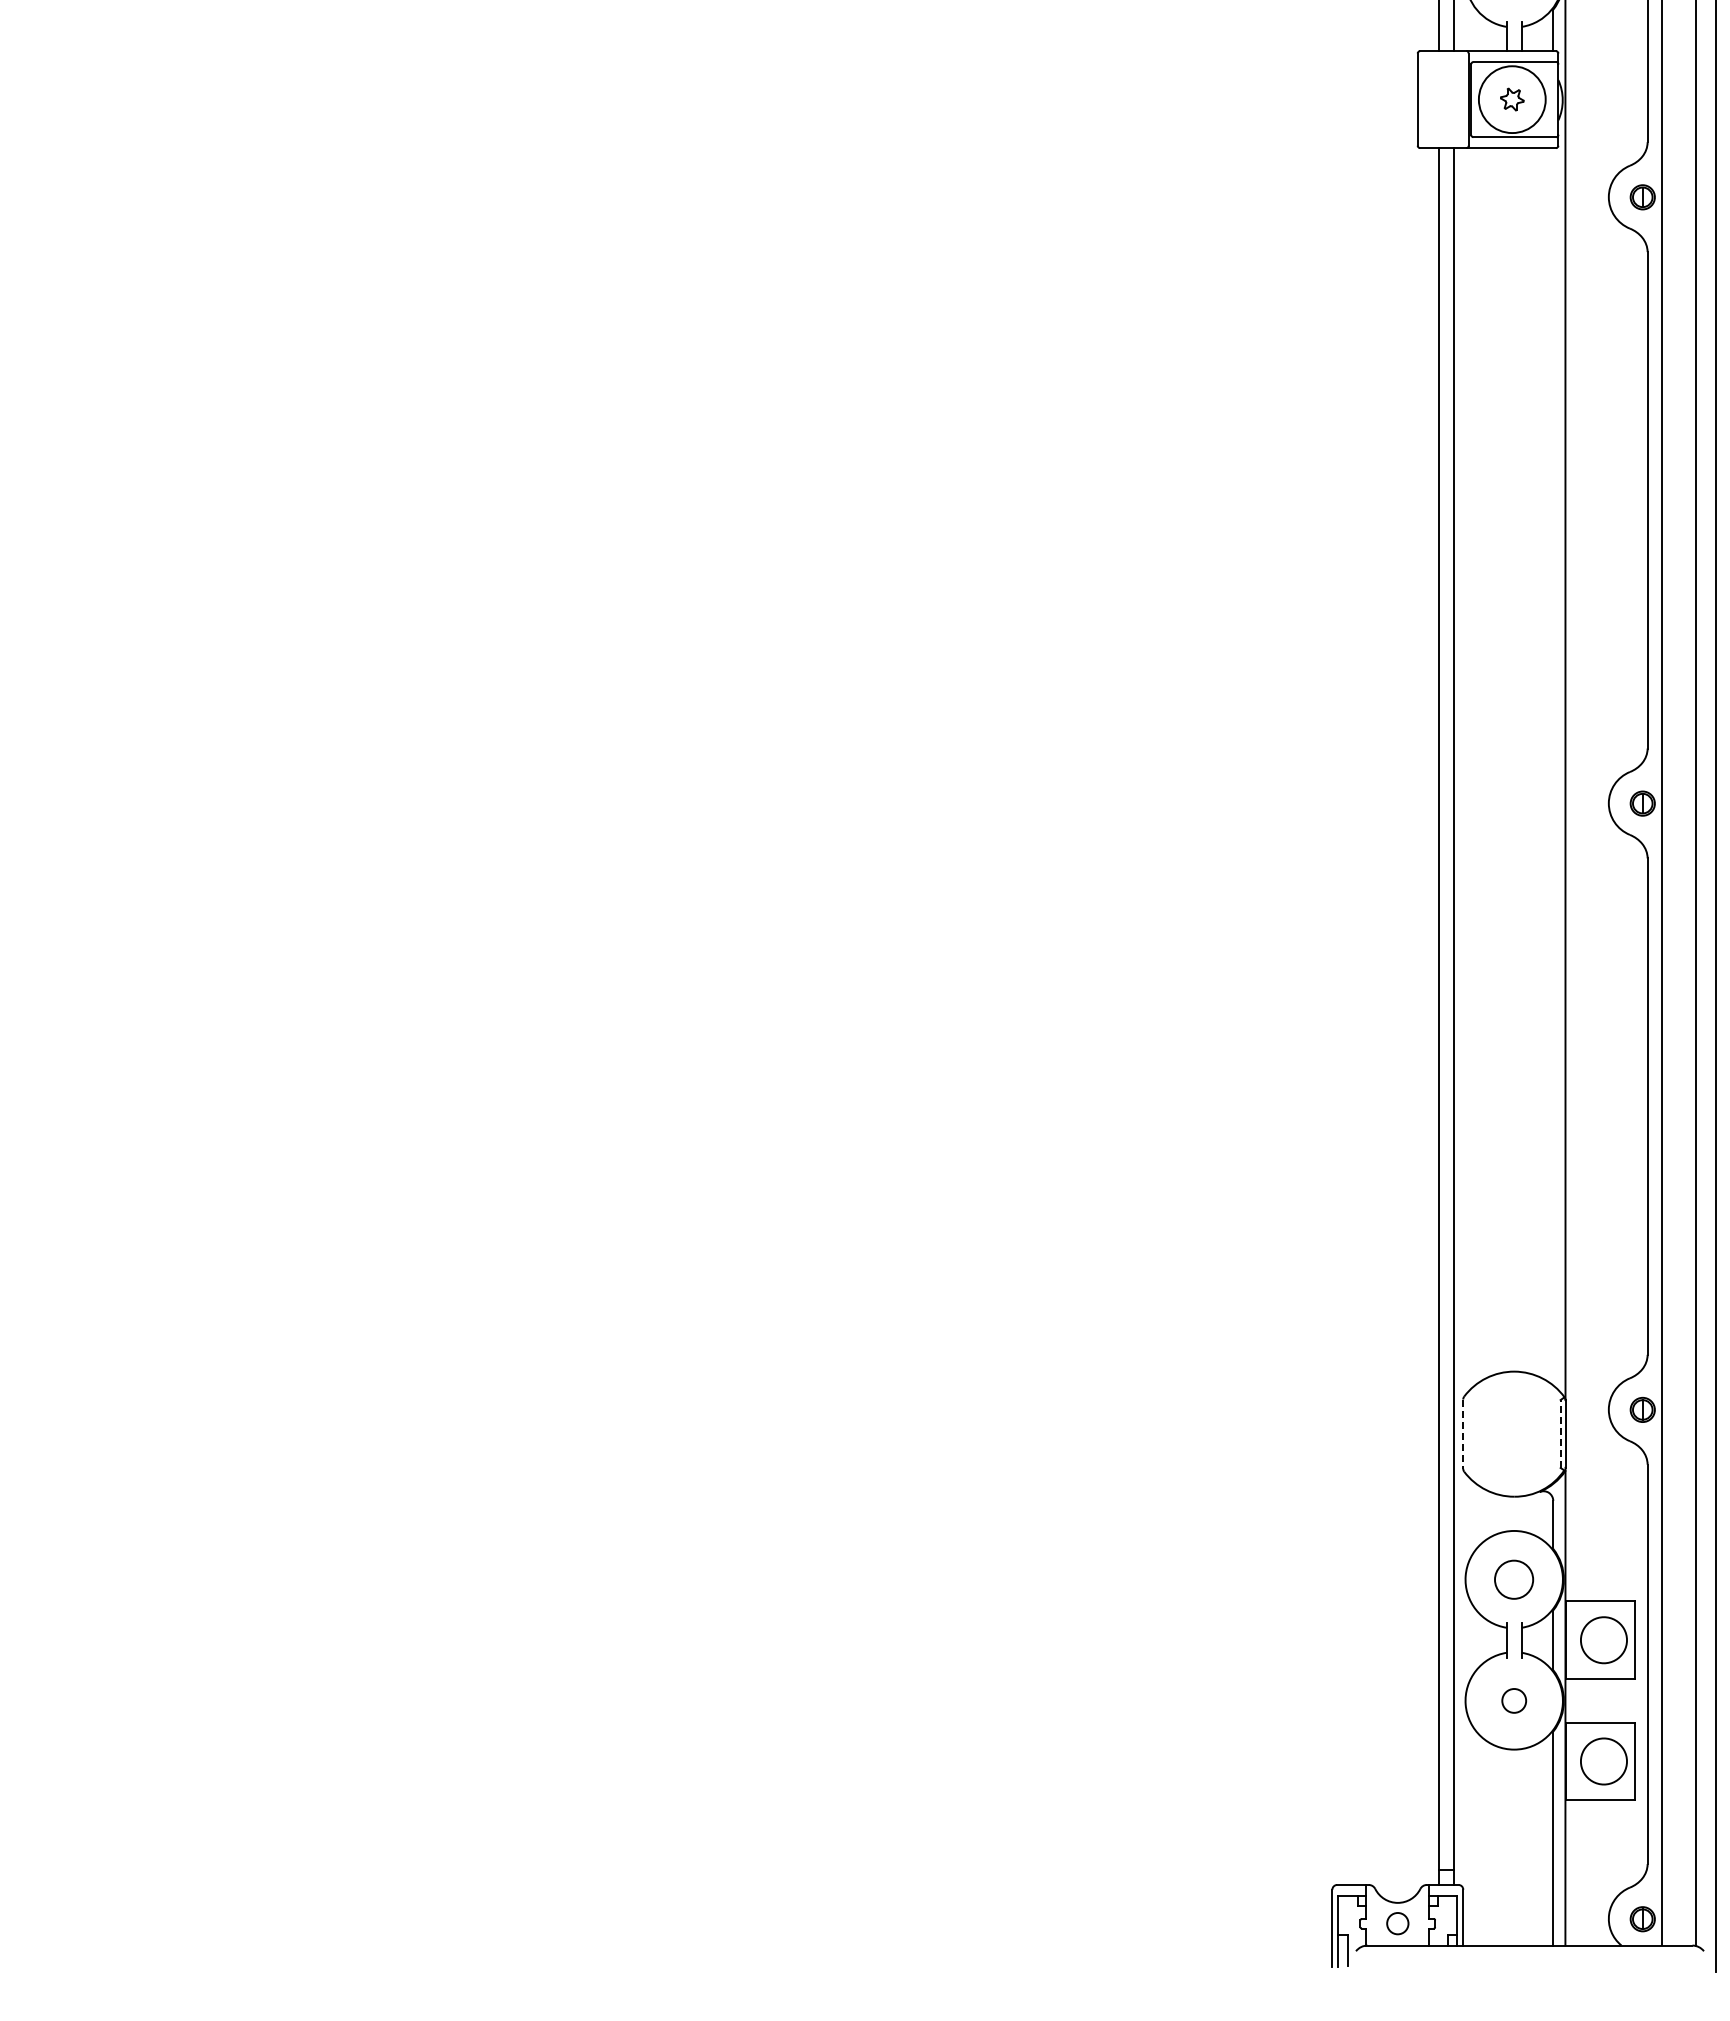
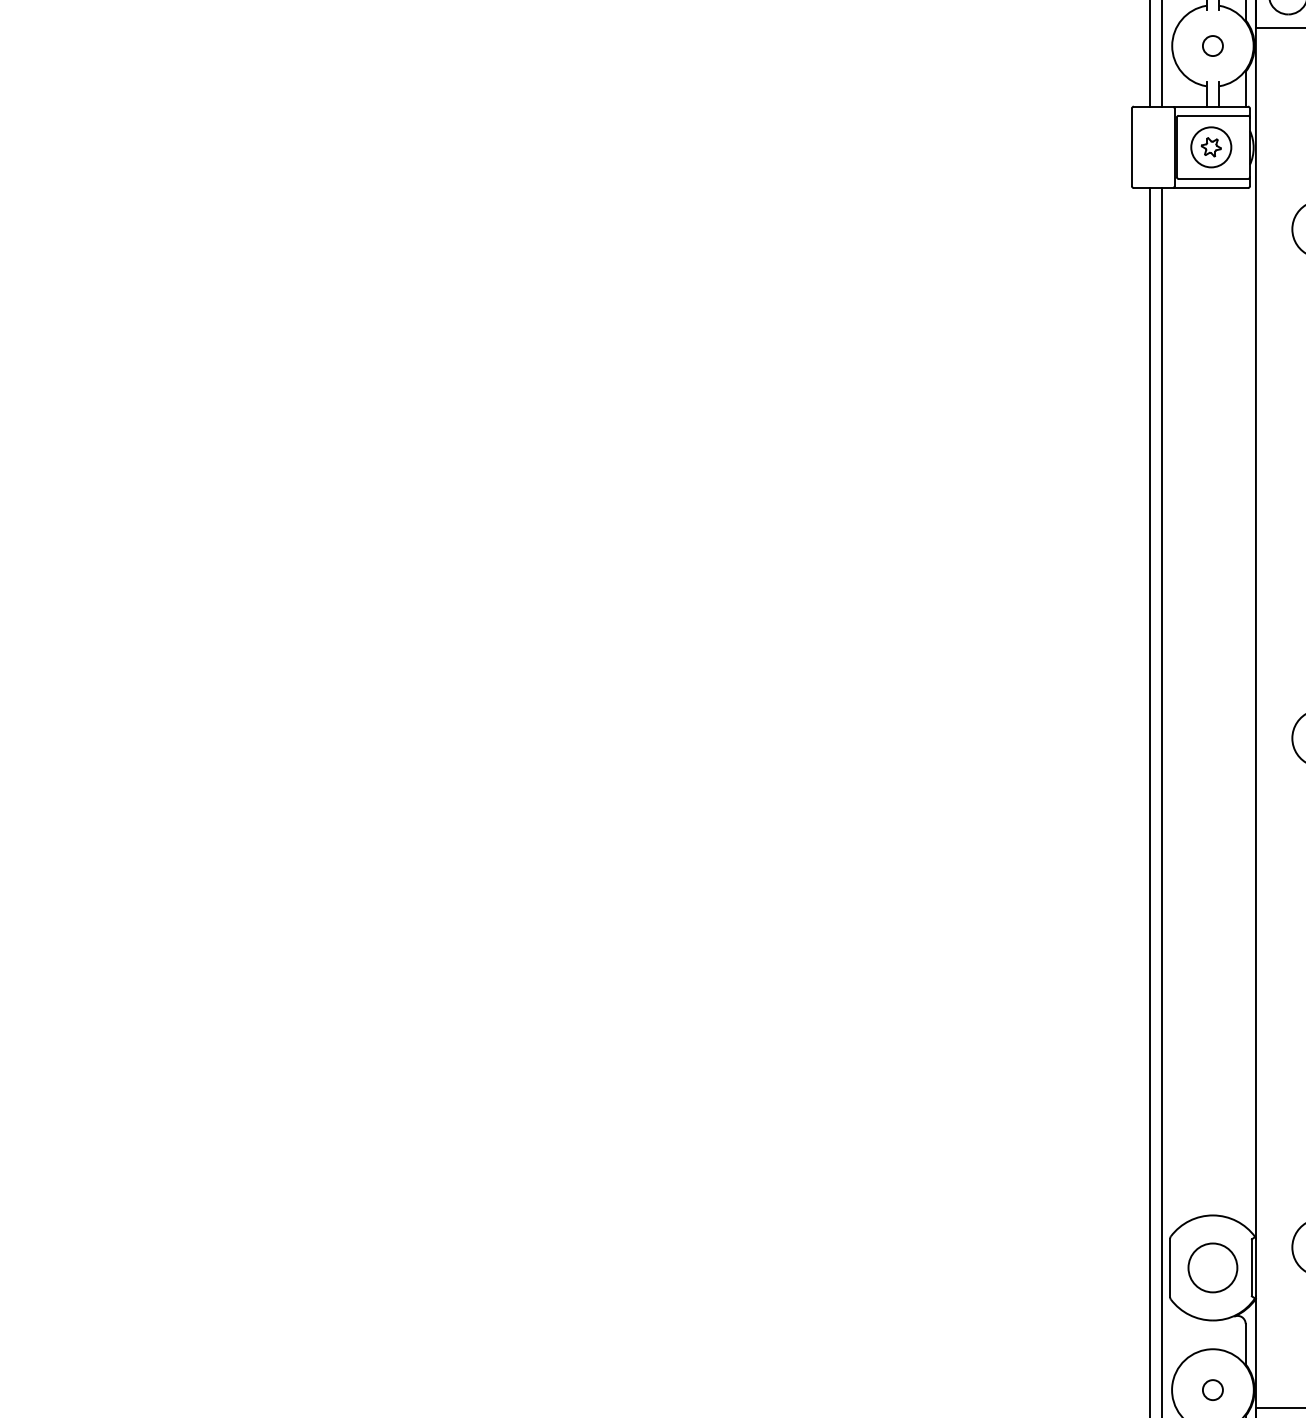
circle: (1512, 99) -> (1211, 147), size x0.71
line: (1463, 1434) -> (1170, 1268), dashed -> solid
circle: (1514, 1434) -> (1213, 1268), added
line: (1560, 1434) -> (1251, 1268), dashed -> solid
circle: (1514, 1579) -> (1213, 1389), size x0.62

